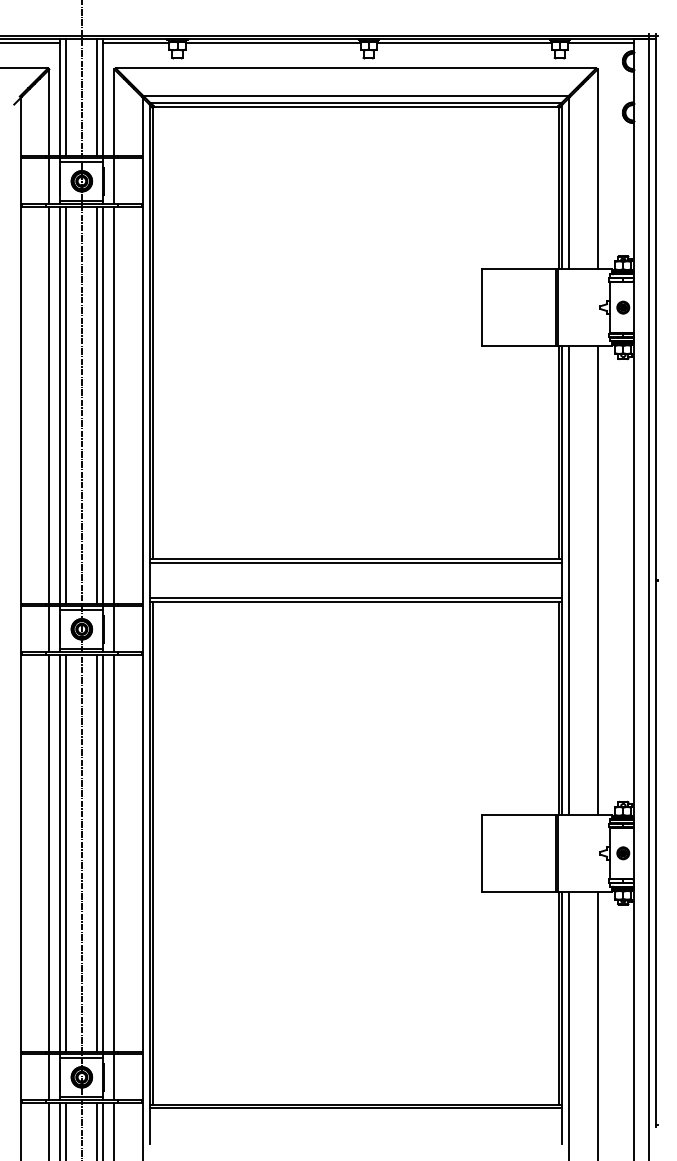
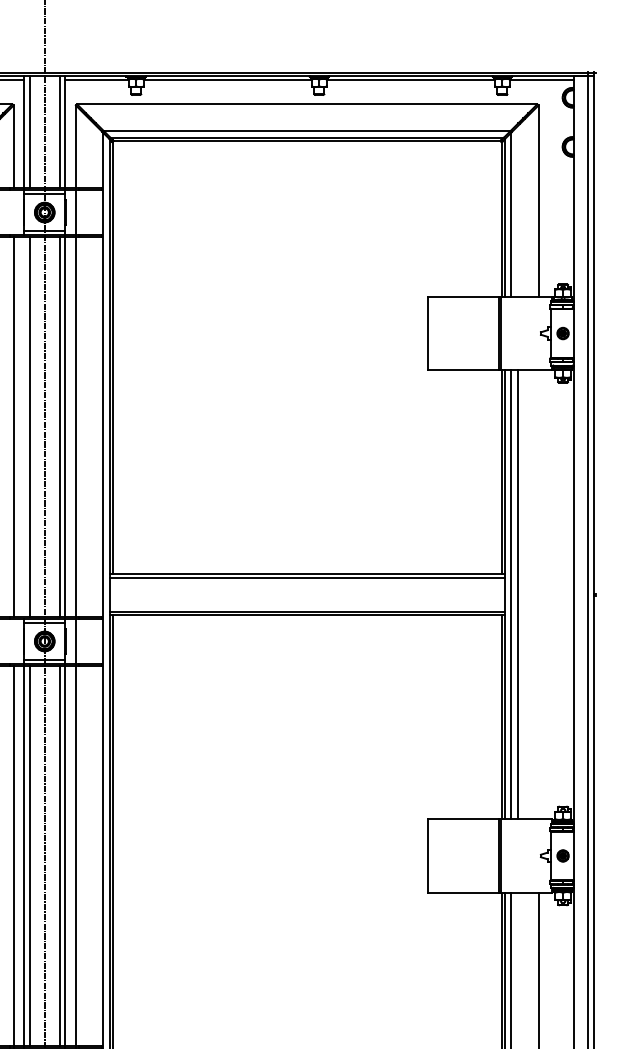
line: (49, 181) -> (13, 212), removed
line: (60, 405) -> (24, 427), removed
line: (597, 580) -> (518, 594), moved
line: (49, 629) -> (13, 641), removed

